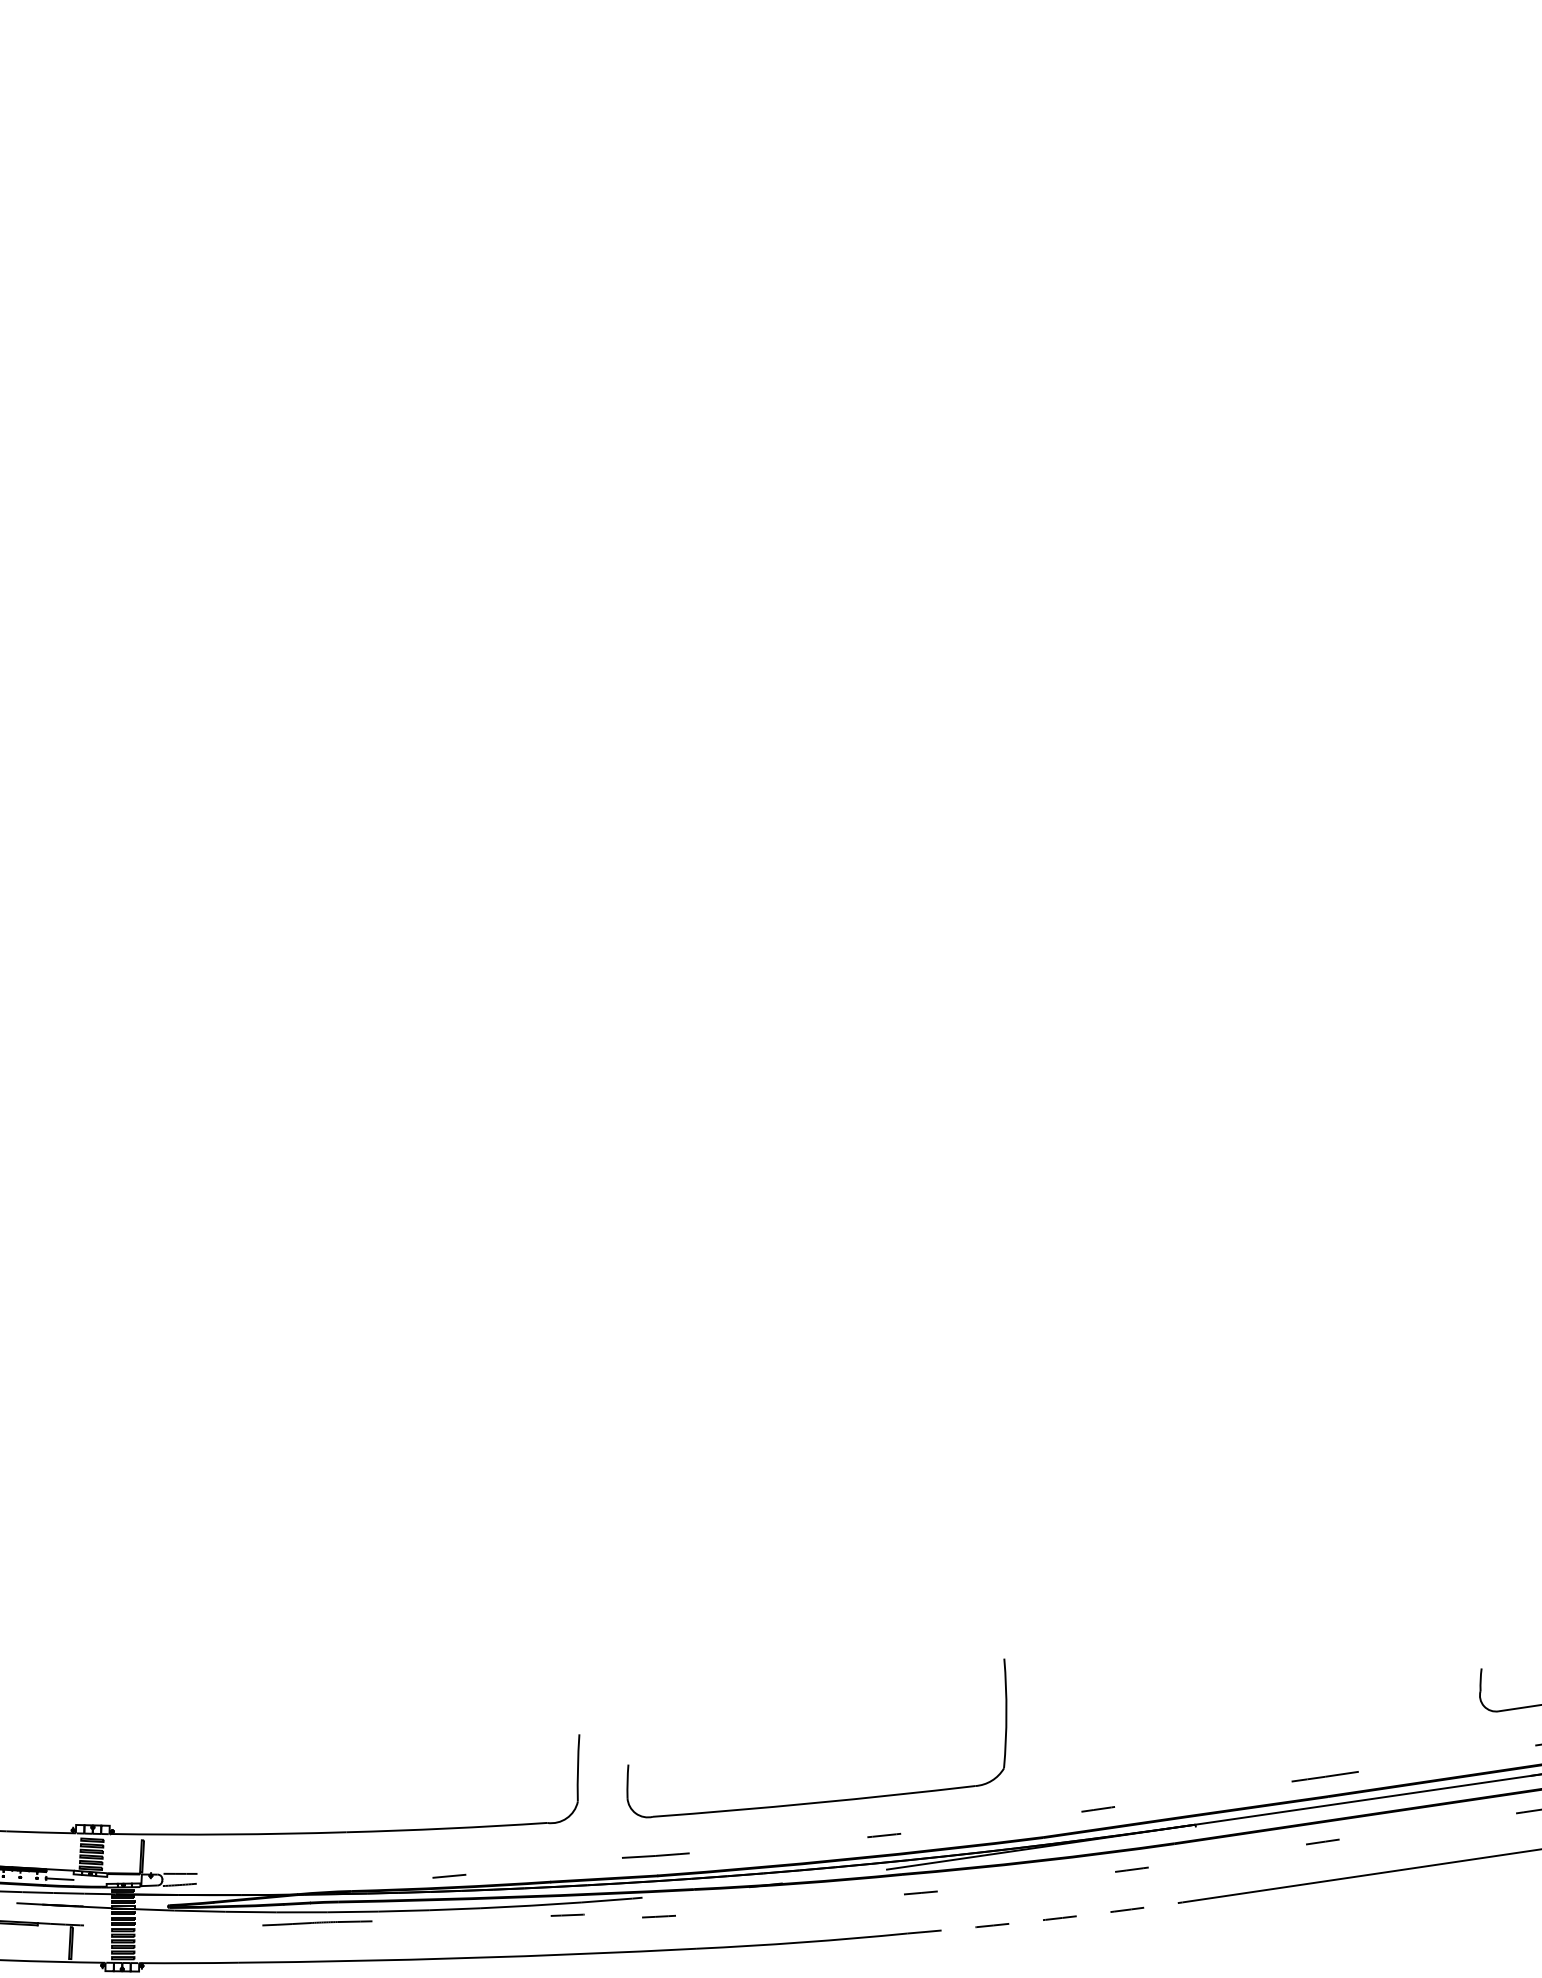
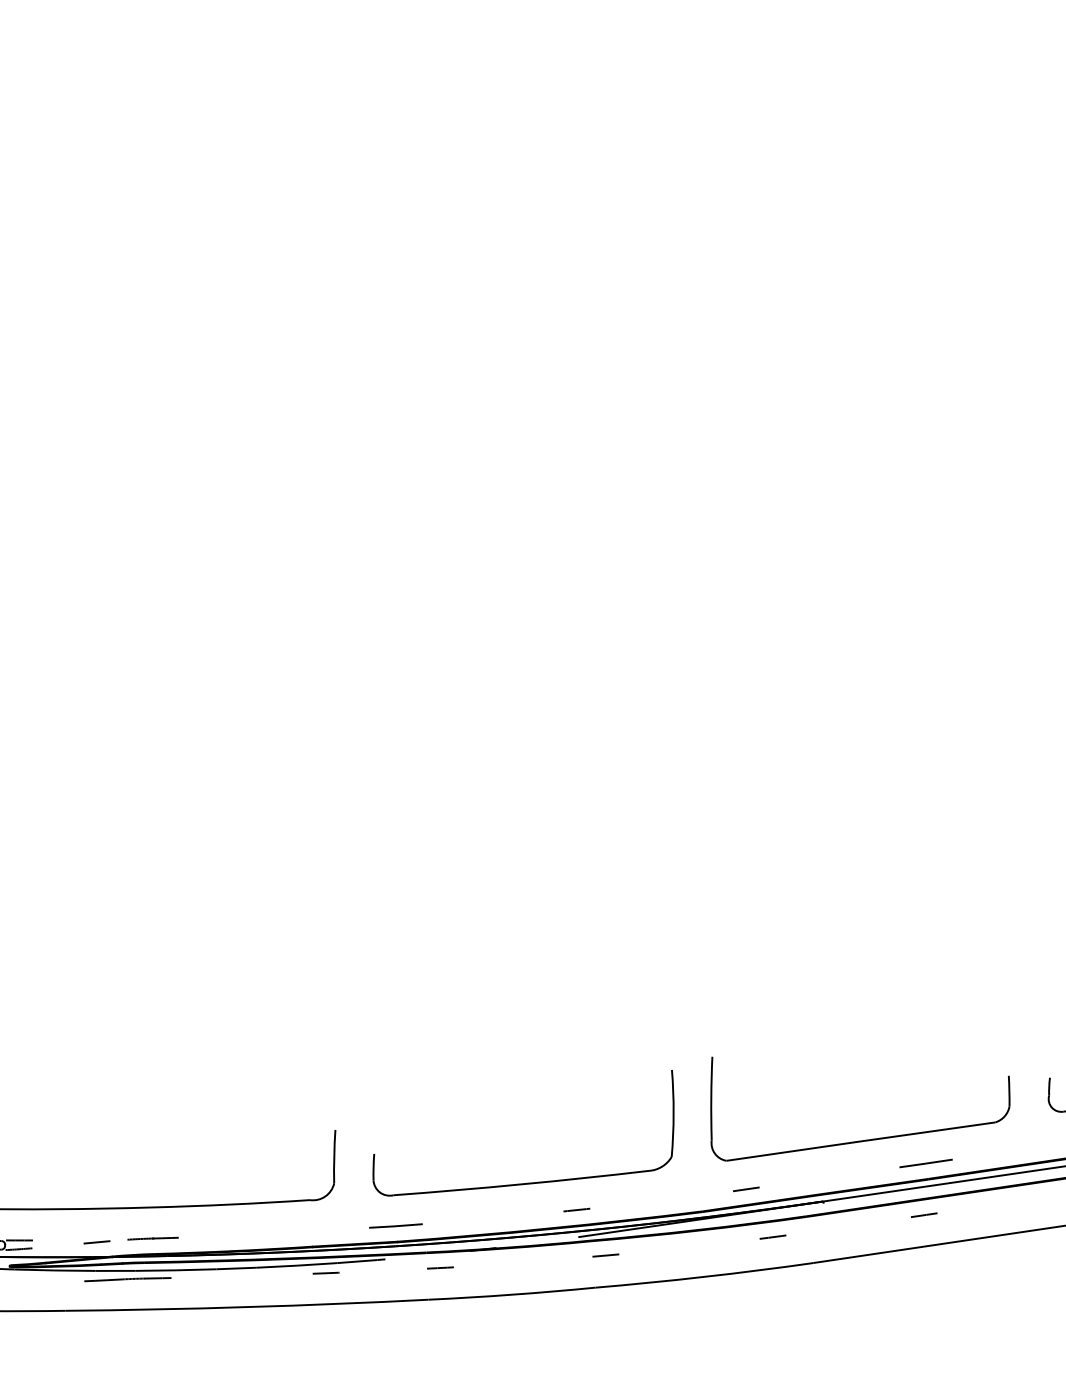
part: (1250, 1746) -> (866, 1139), added
line: (348, 1871) -> (152, 1238), added
line: (449, 1875) -> (97, 1241), moved
line: (658, 1916) -> (440, 1267), moved
arc: (1045, 1919) -> (704, 1276), dashed -> solid

